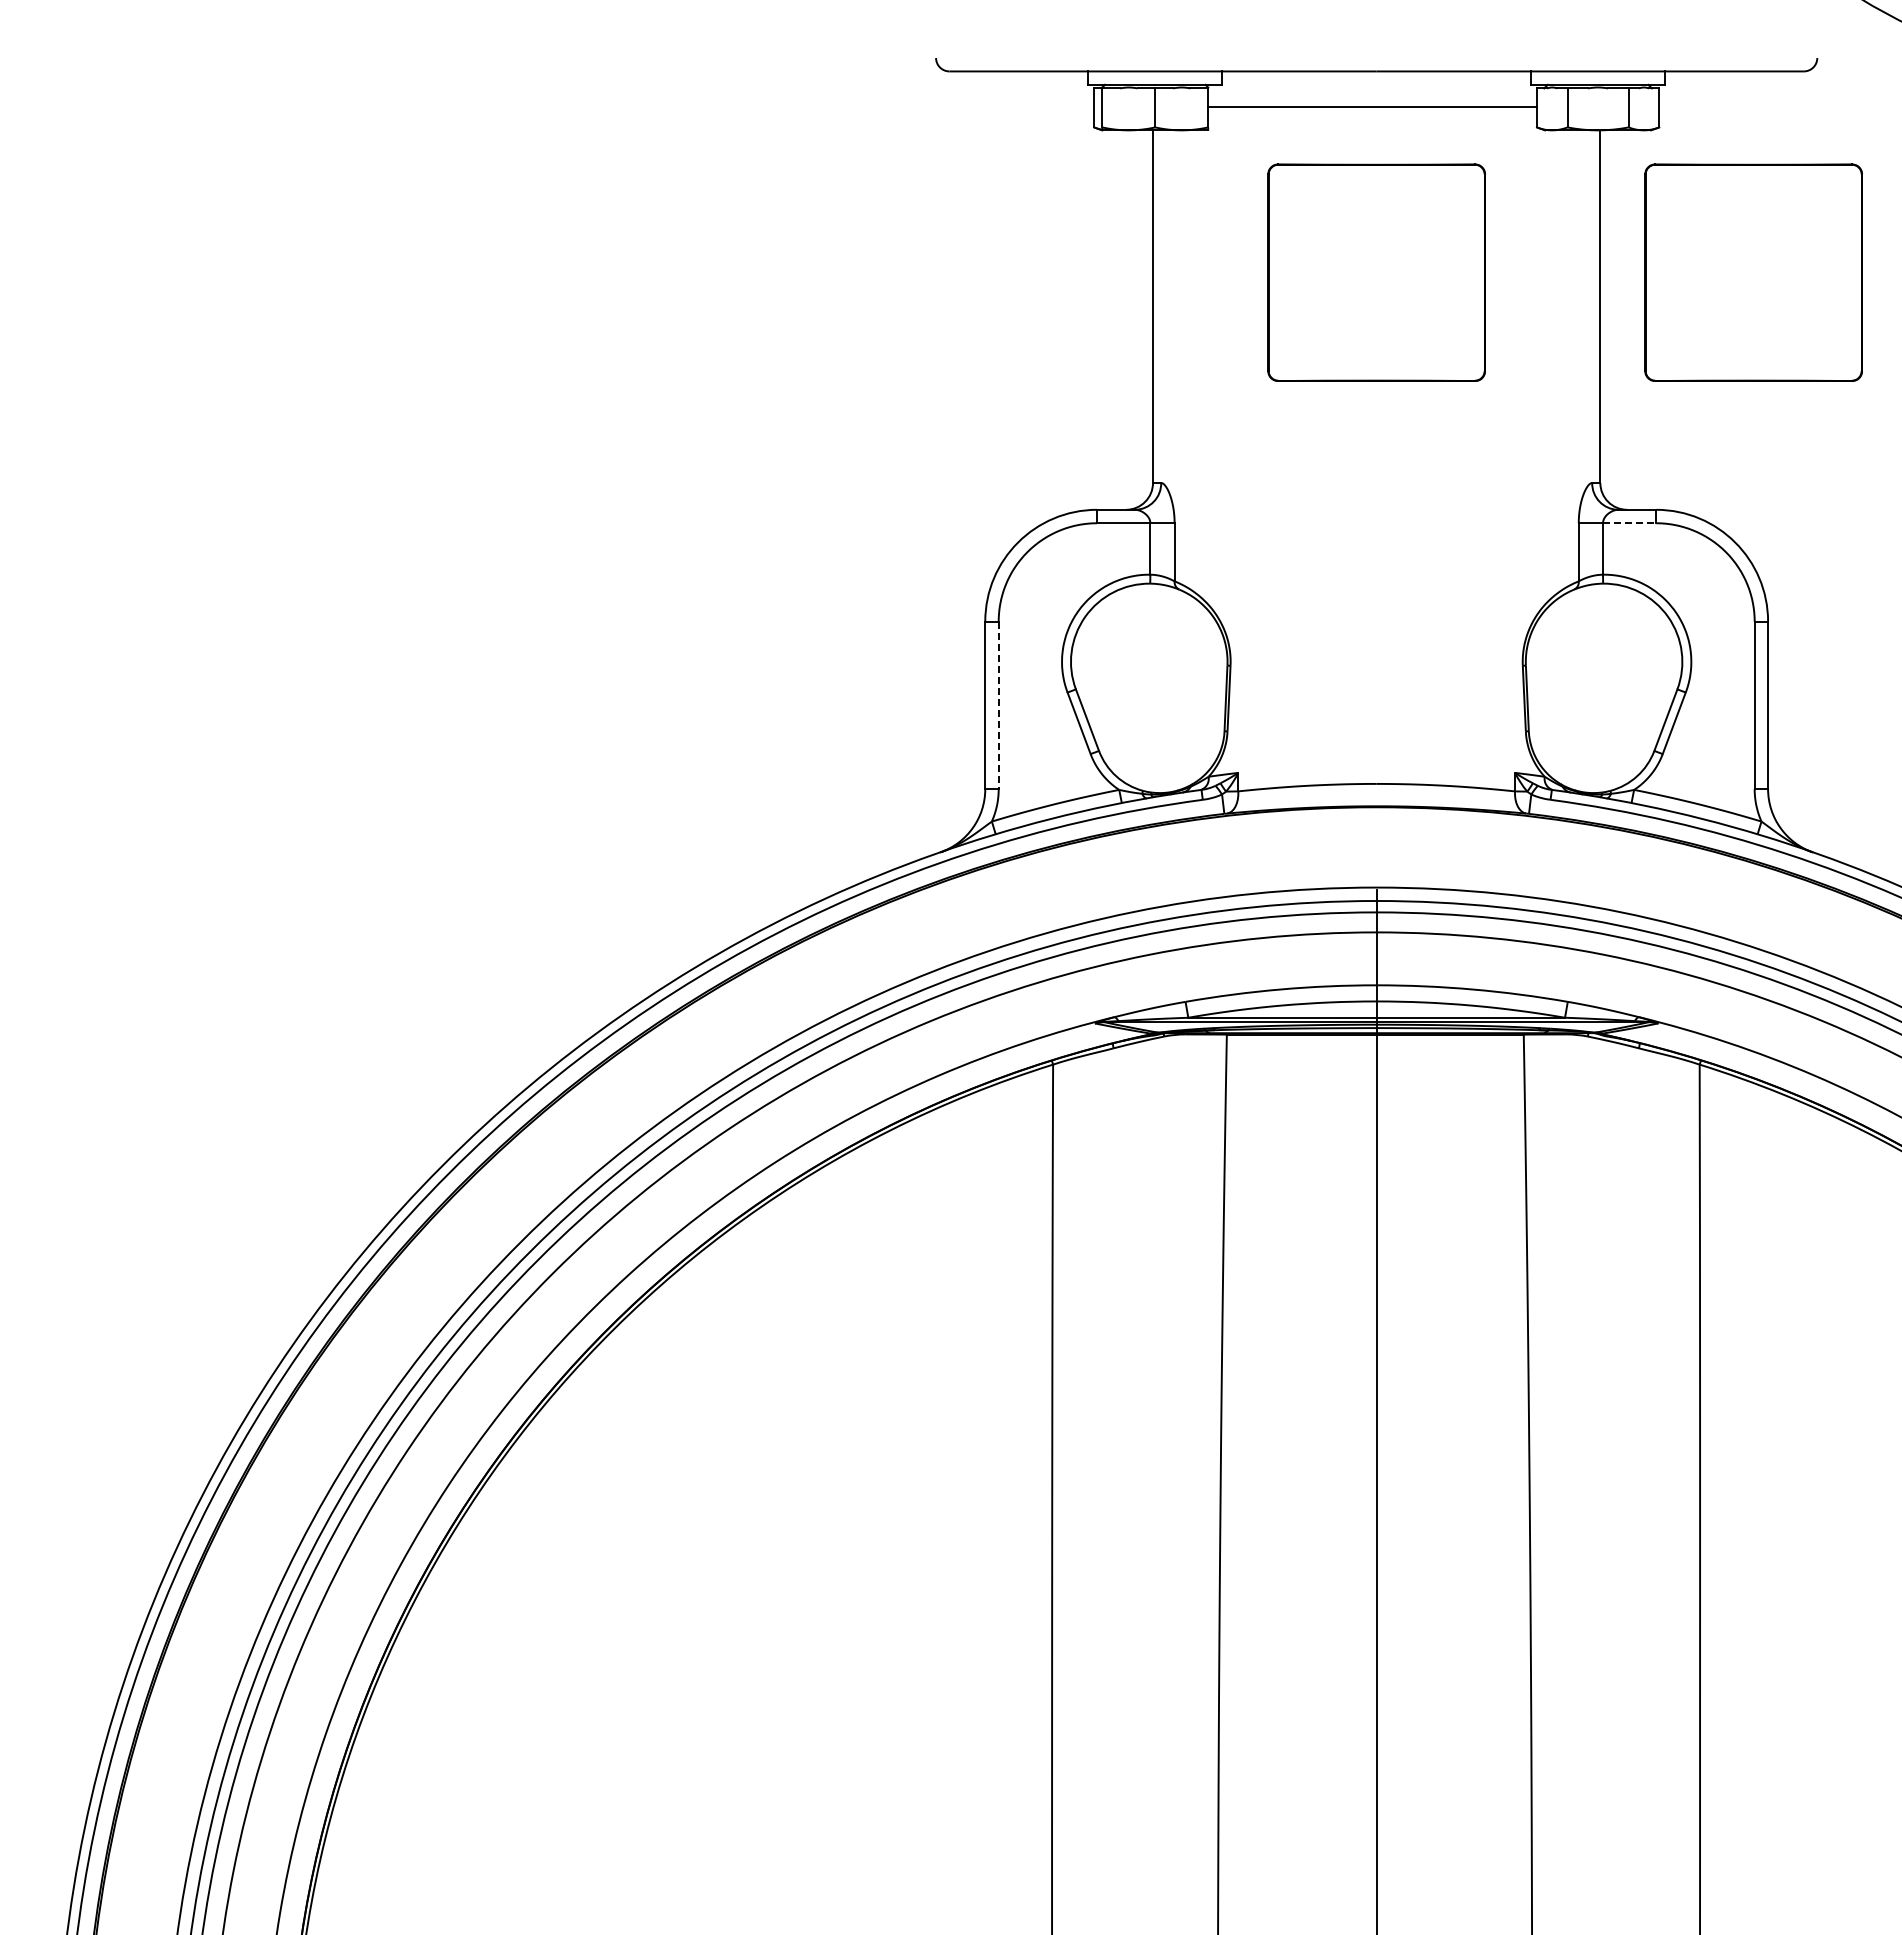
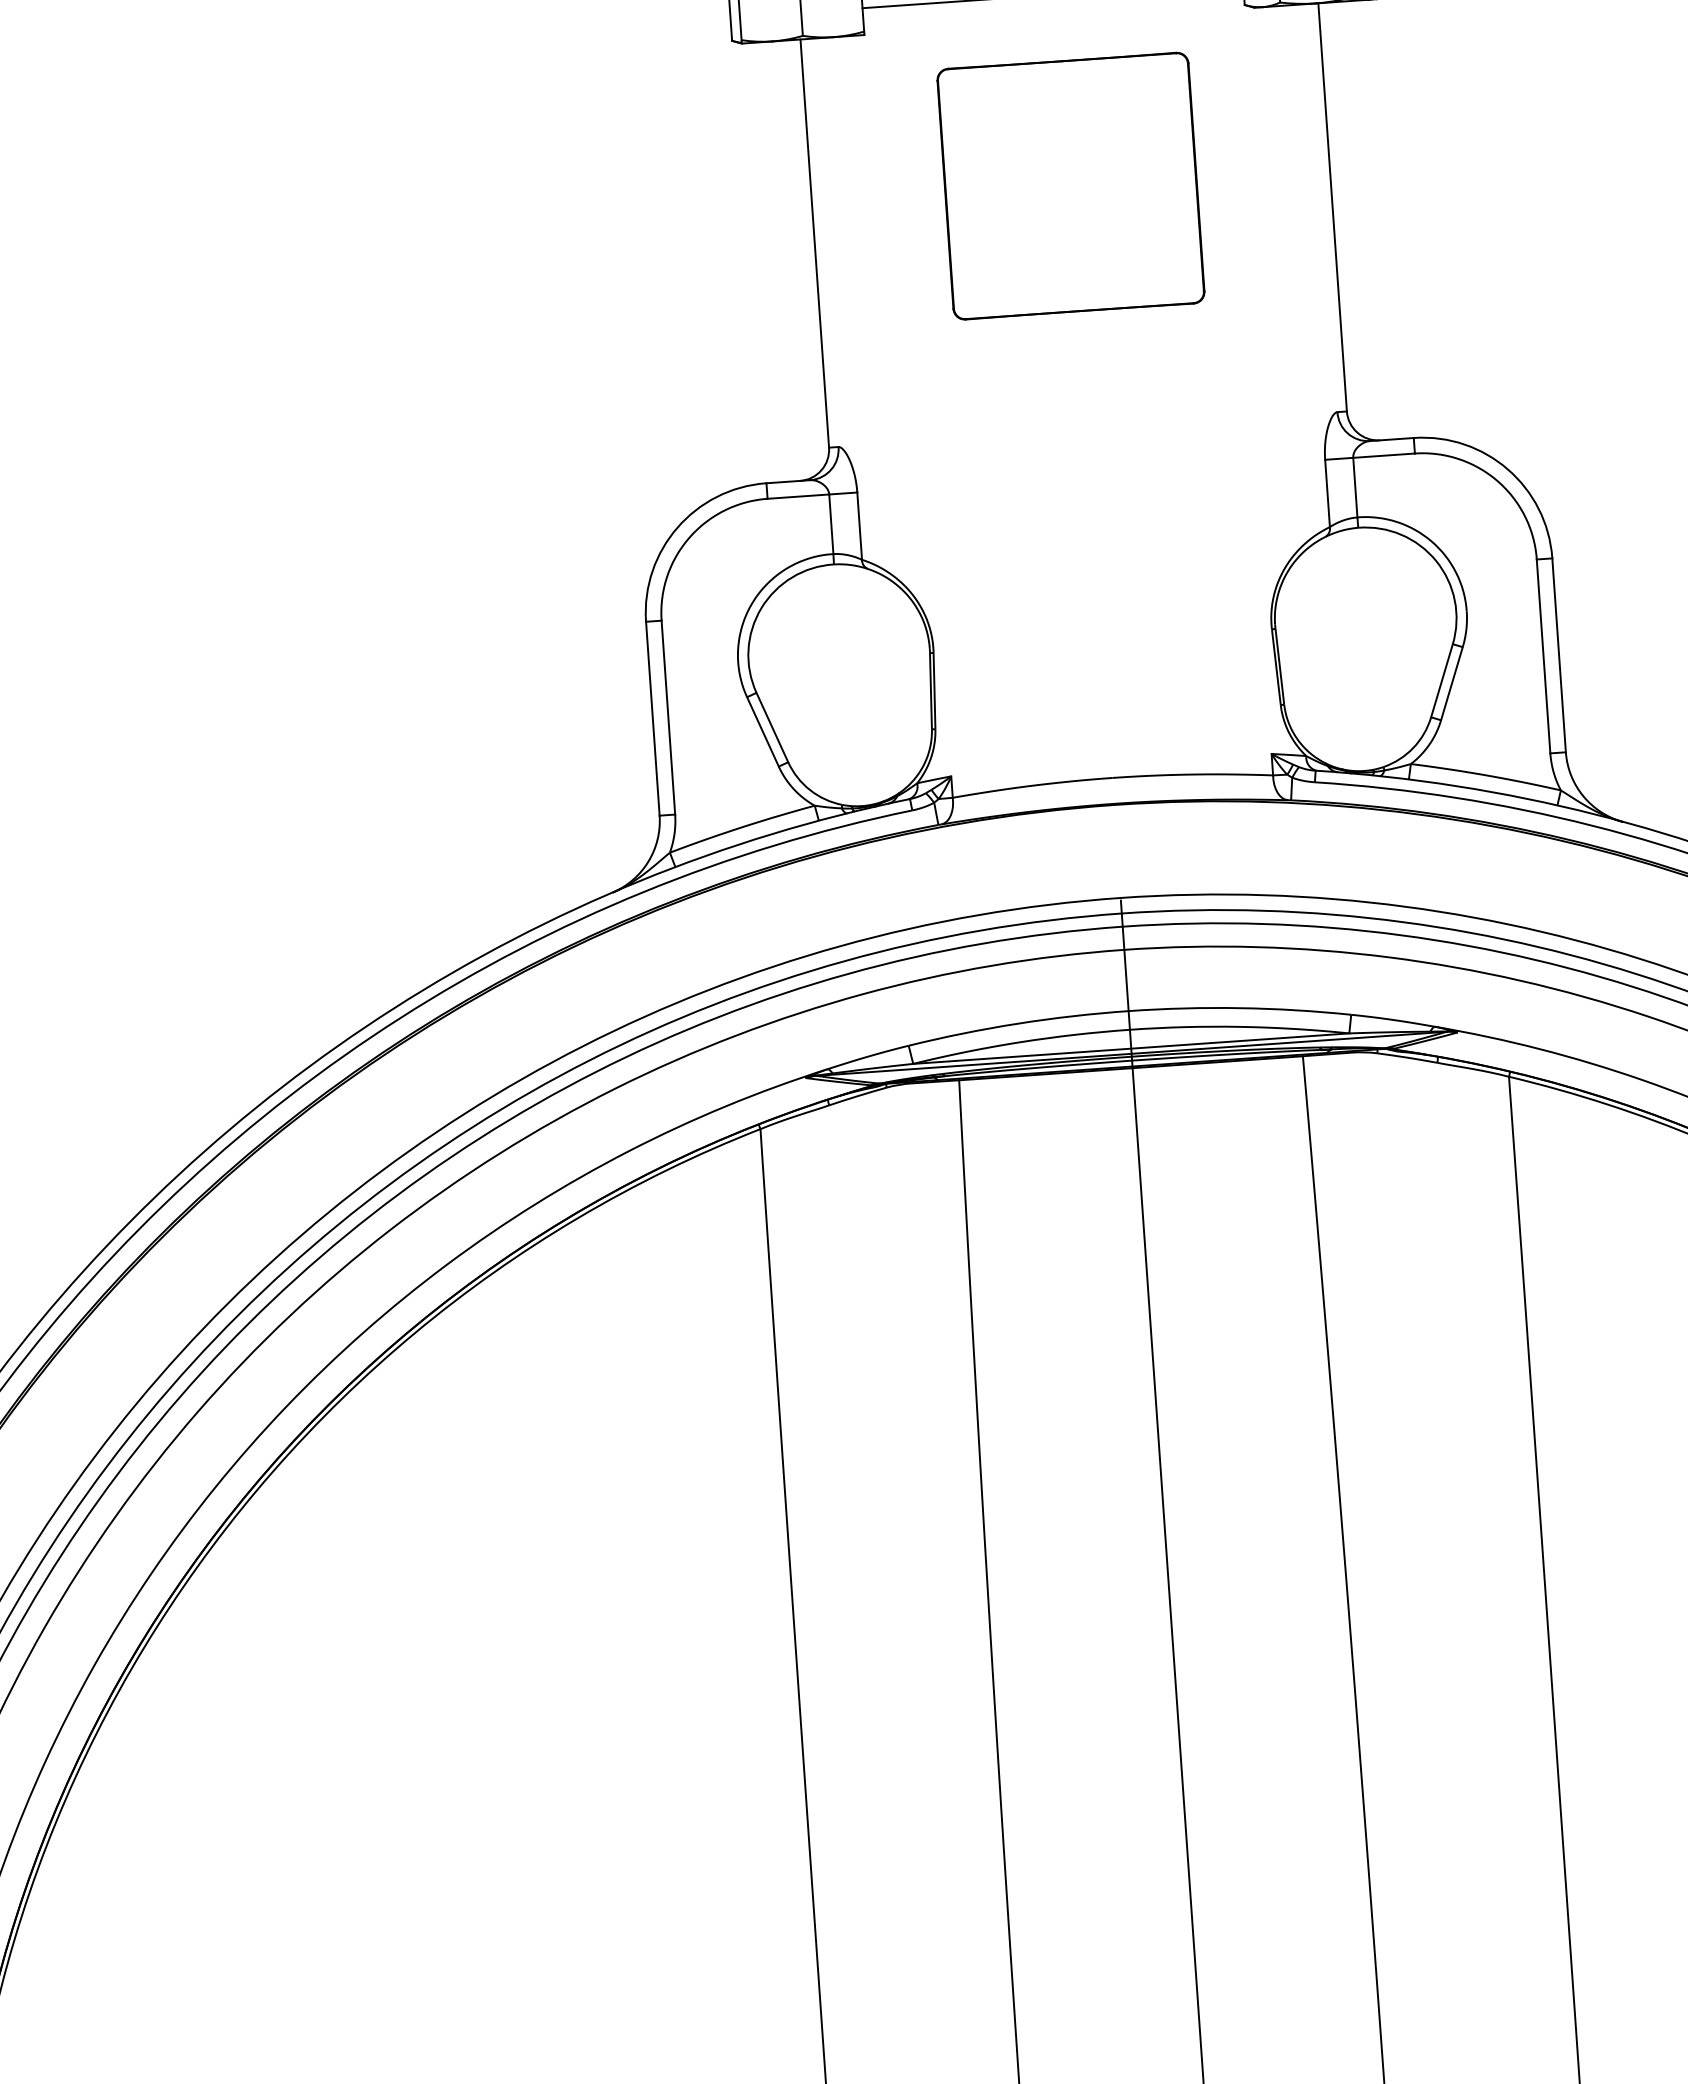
part: (1753, 272) -> (1507, 155), removed
line: (1629, 523) -> (1383, 456), dashed -> solid
line: (998, 705) -> (668, 717), dashed -> solid

